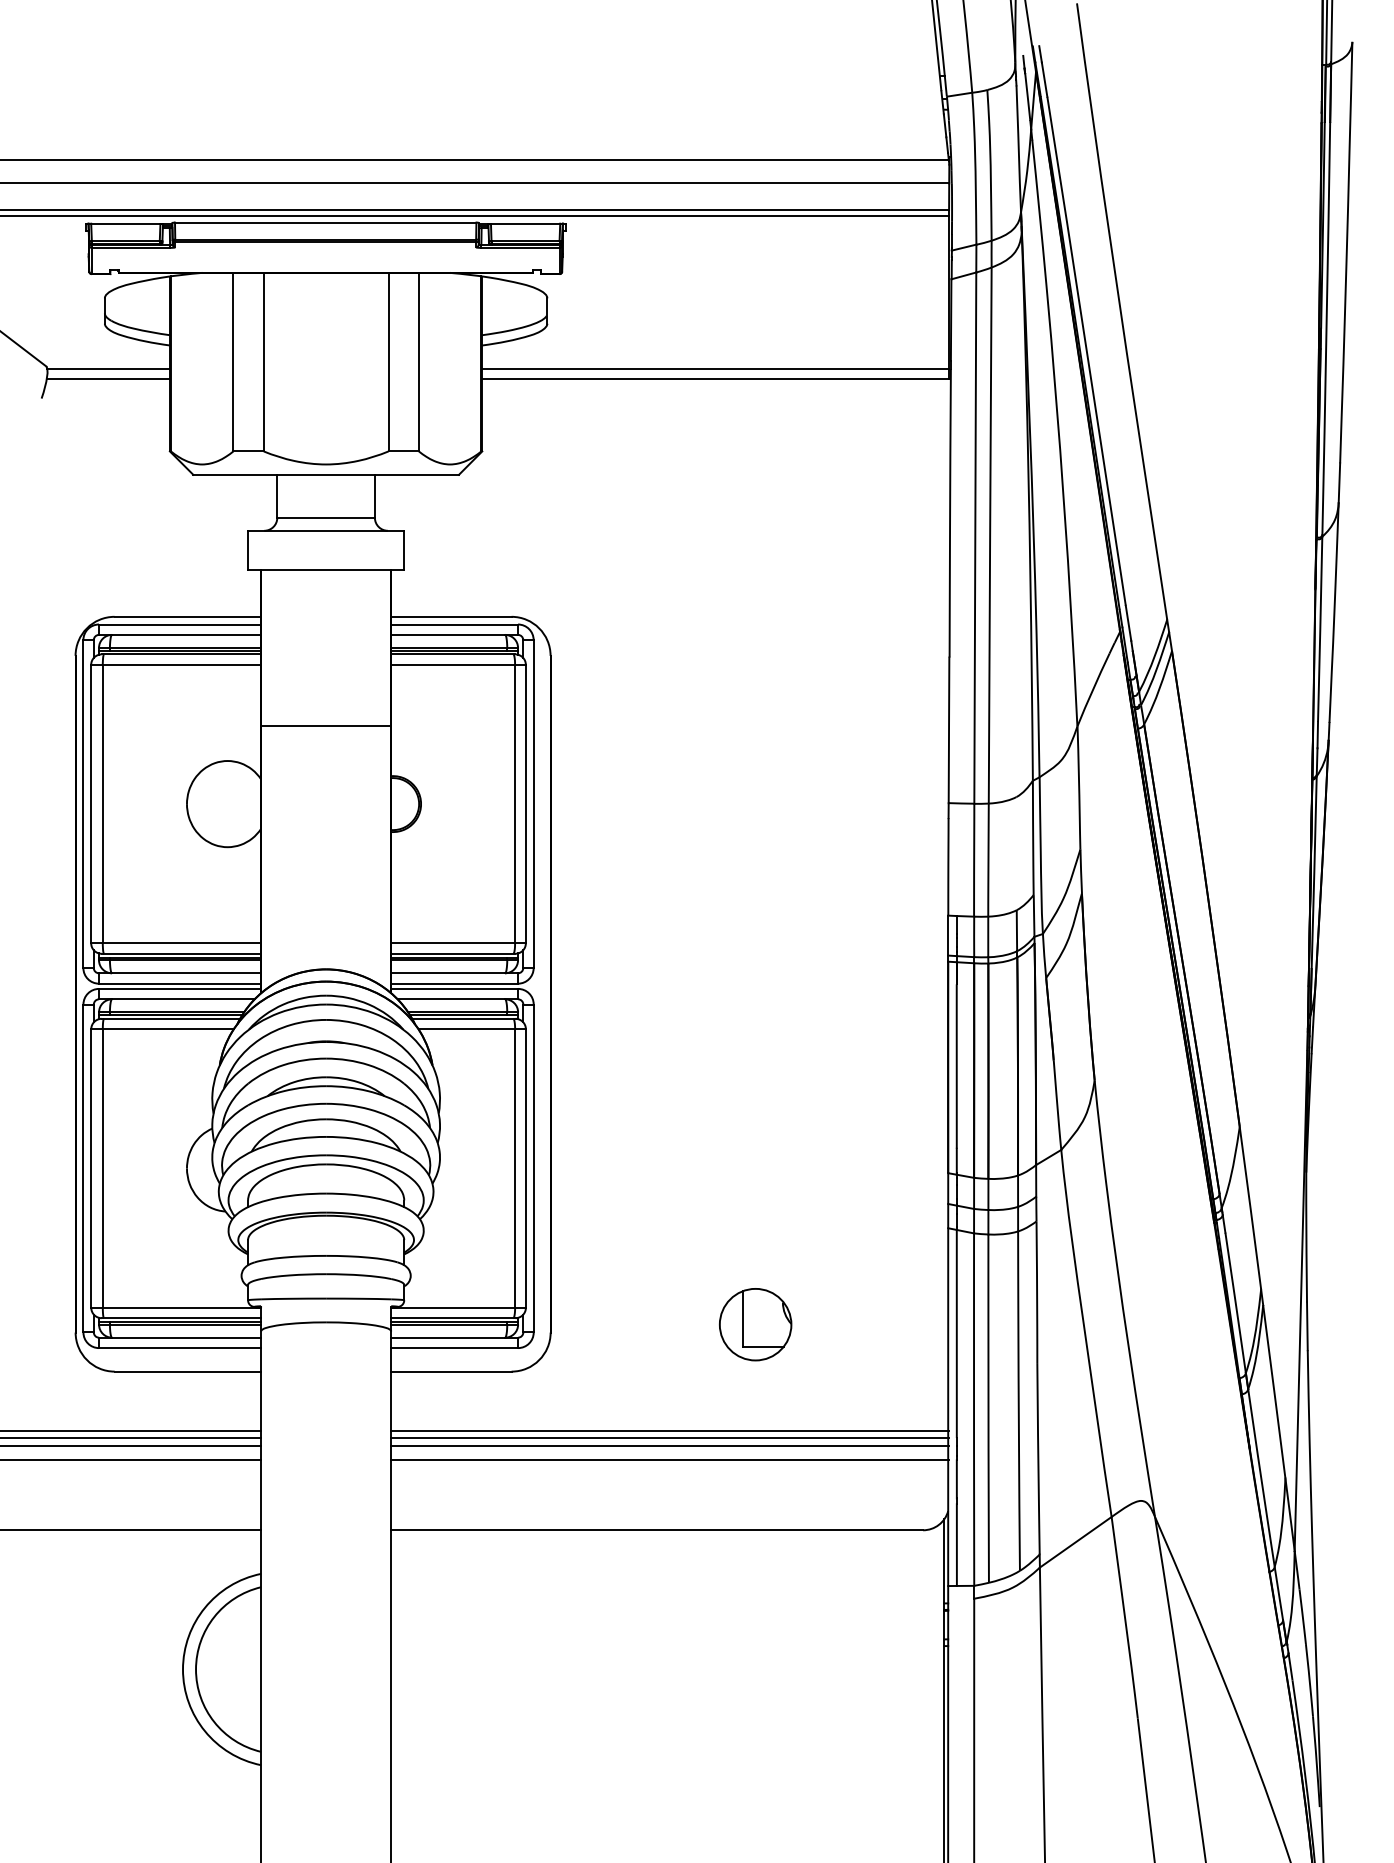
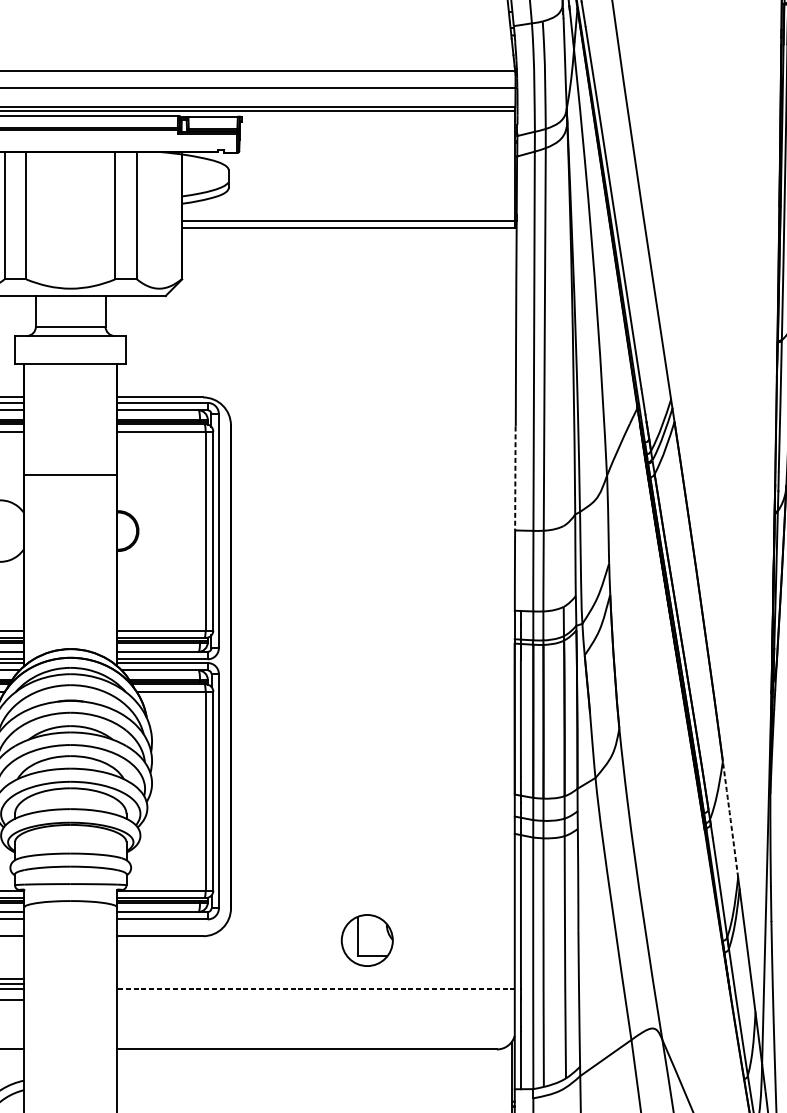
line: (949, 730) -> (515, 478), solid -> dashed
arc: (1250, 1208) -> (730, 819), solid -> dashed
part: (755, 1324) -> (367, 940), moved
line: (670, 1431) -> (316, 978), removed
line: (670, 1438) -> (316, 983), removed
line: (670, 1446) -> (316, 989), solid -> dashed
line: (670, 1460) -> (316, 999), removed

